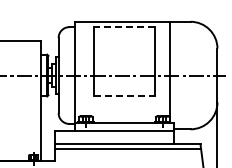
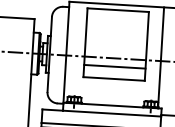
line: (124, 27) -> (118, 10), dashed -> solid
line: (124, 83) -> (115, 66), added
line: (124, 96) -> (114, 79), dashed -> solid

